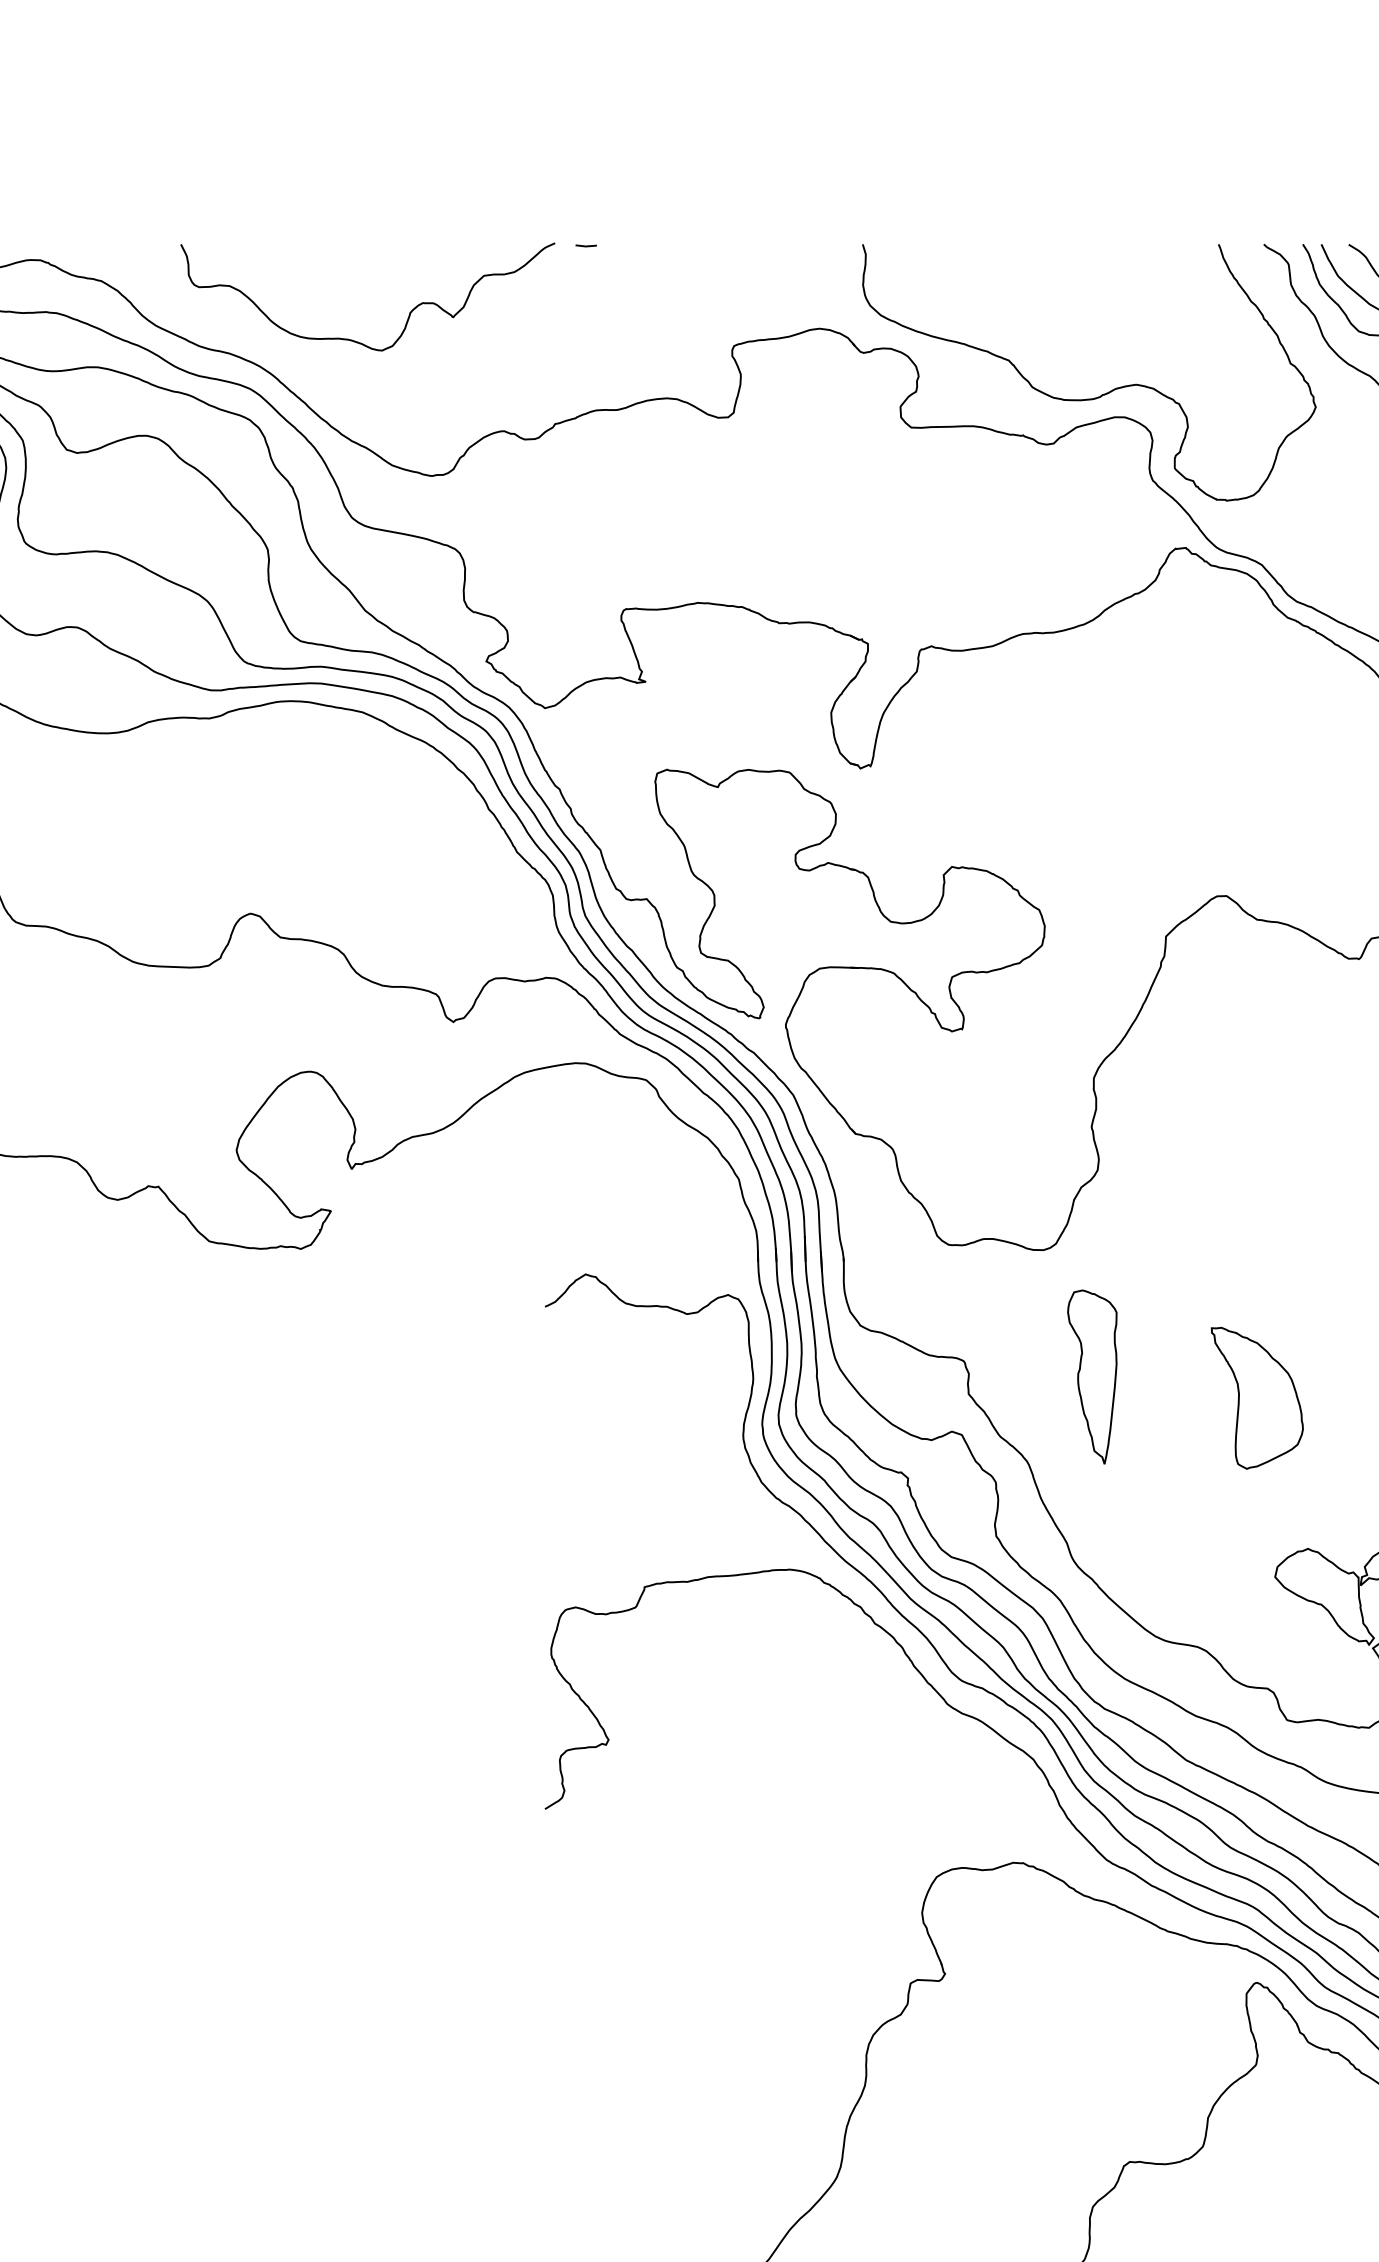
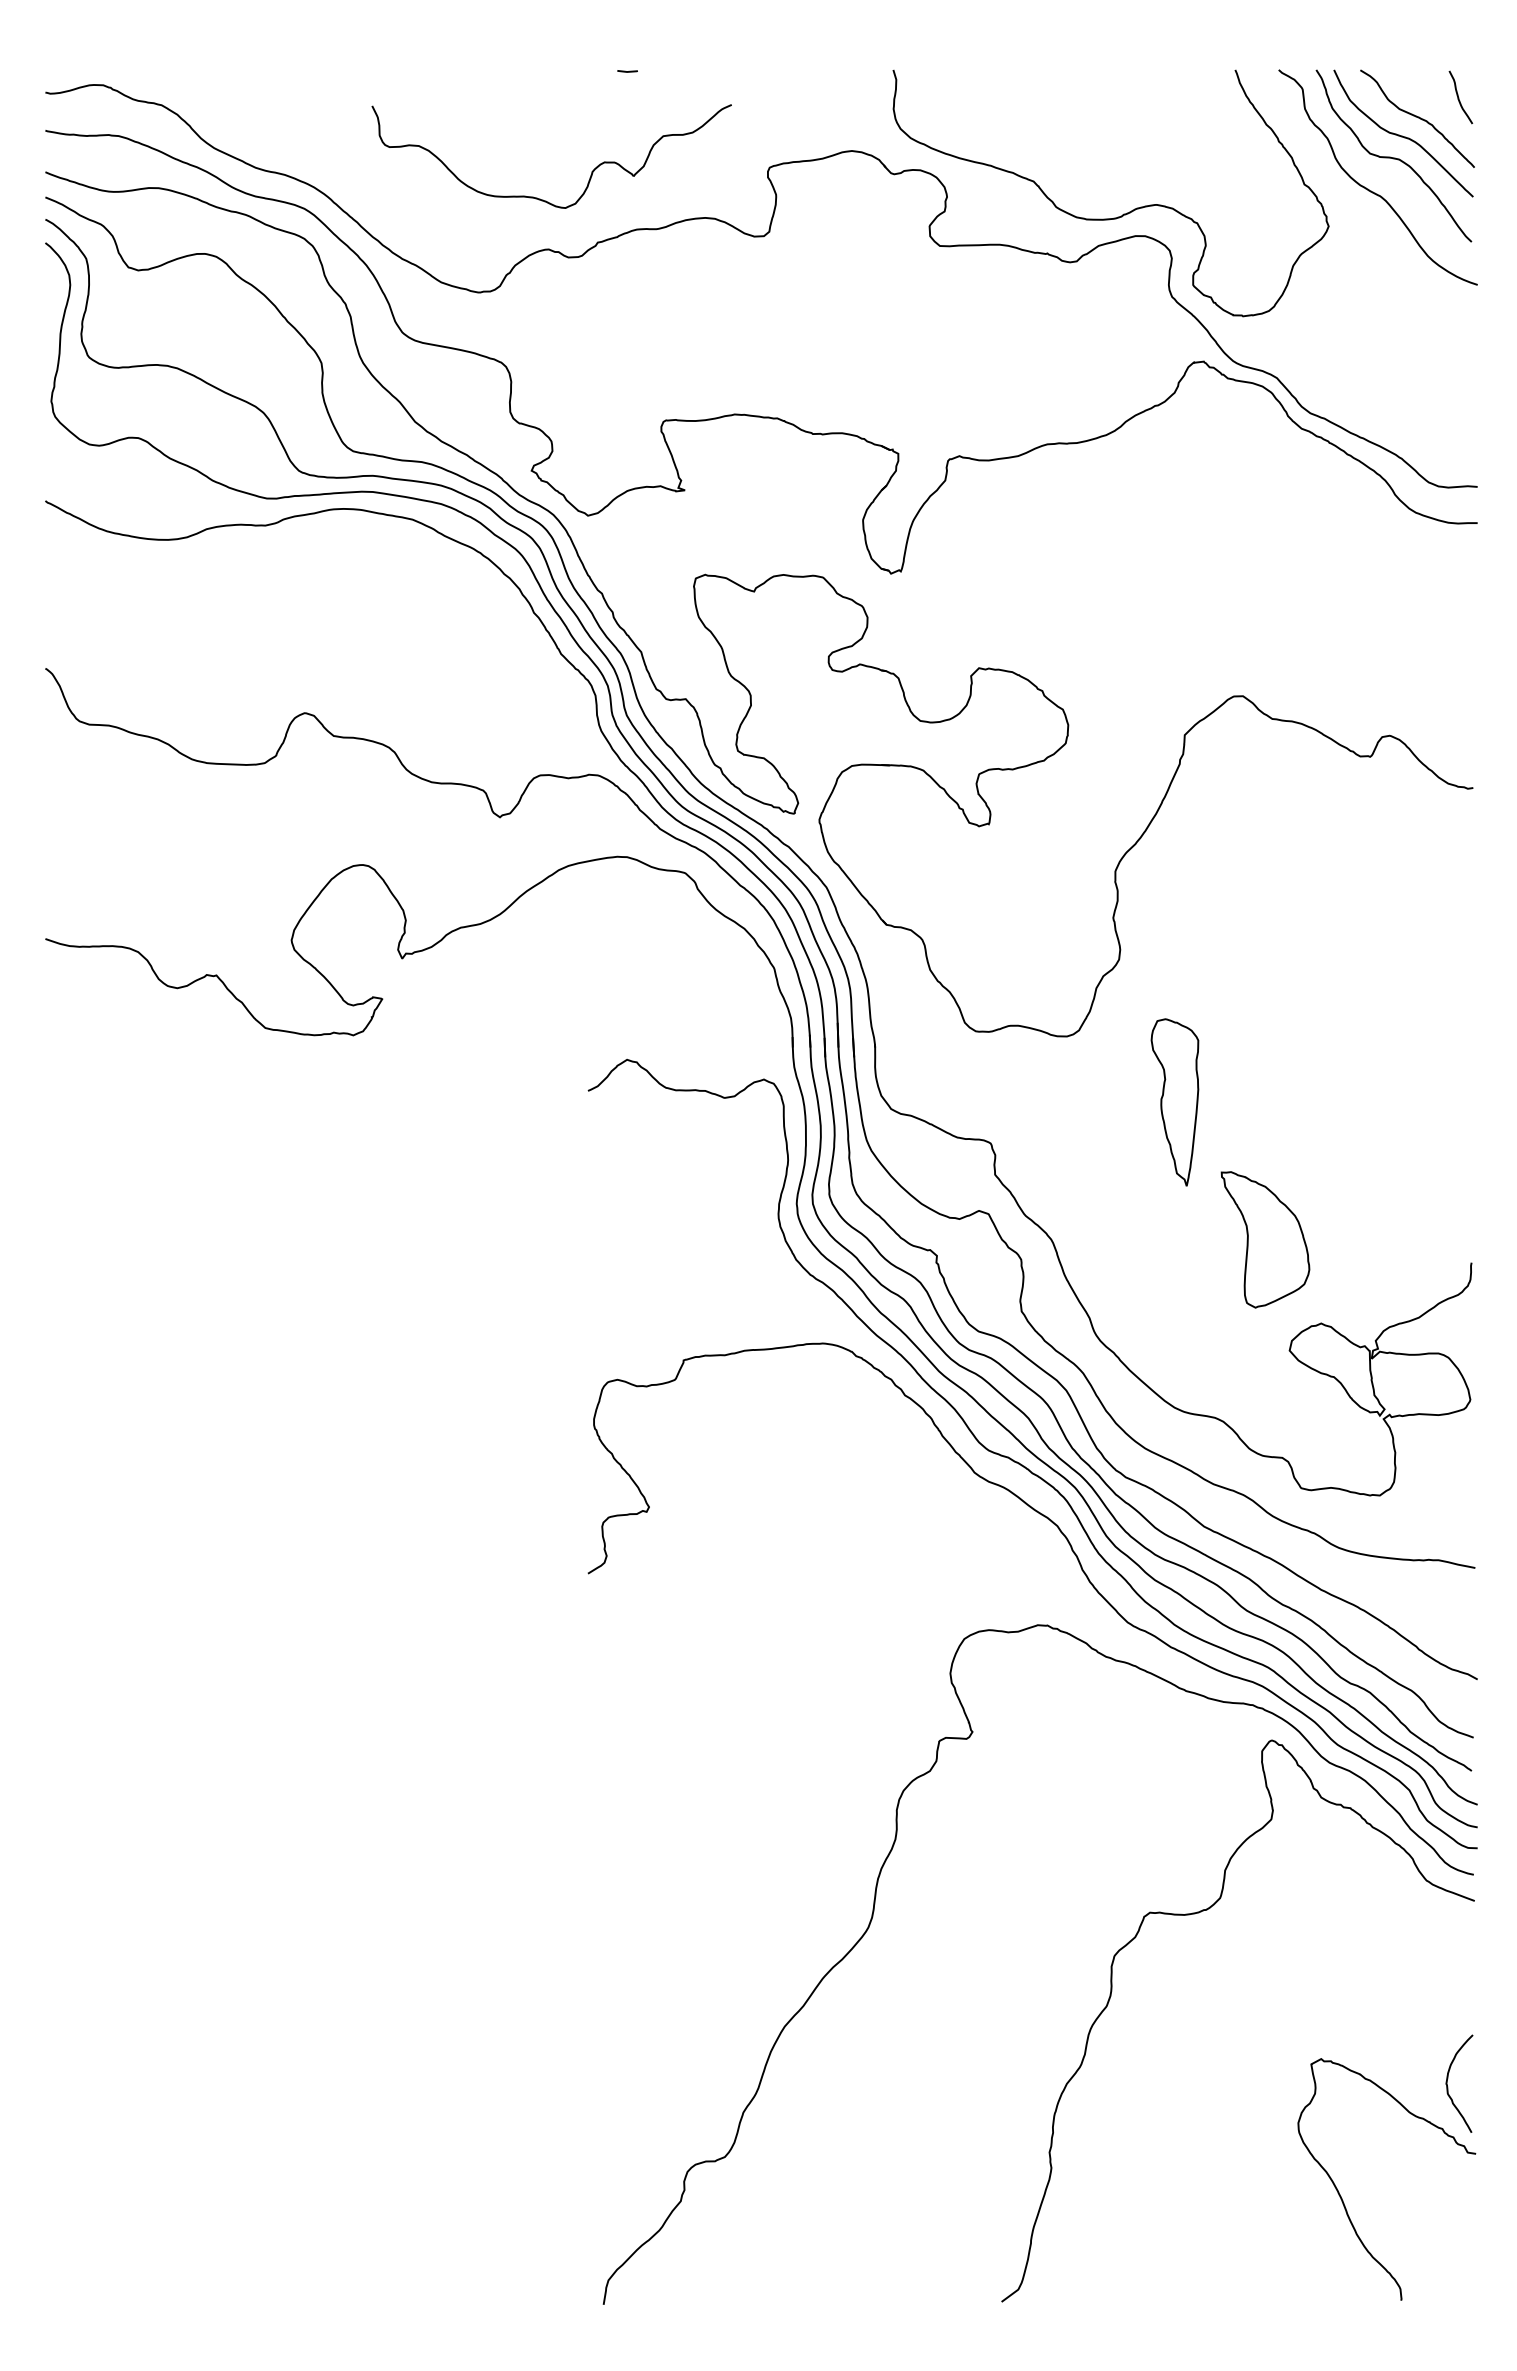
curve: (409, 312) -> (591, 171), moved
part: (1091, 1377) -> (1174, 1102), moved
part: (1257, 1397) -> (1265, 1239), moved

